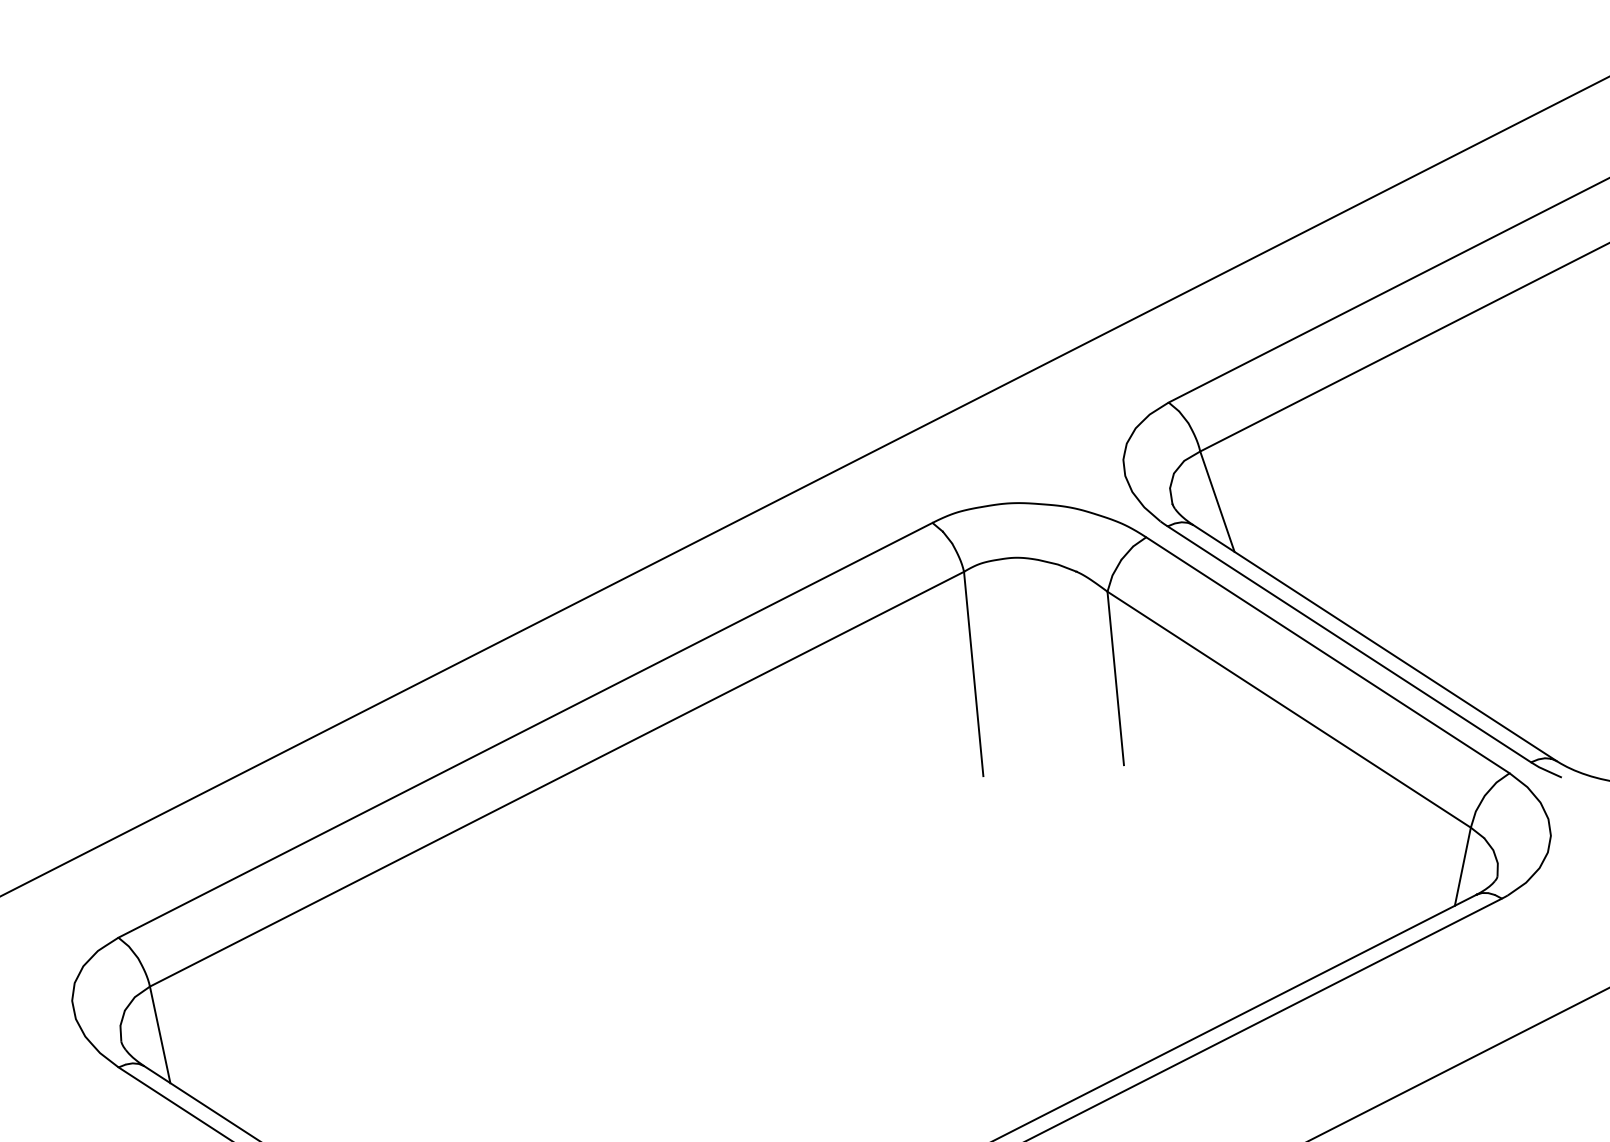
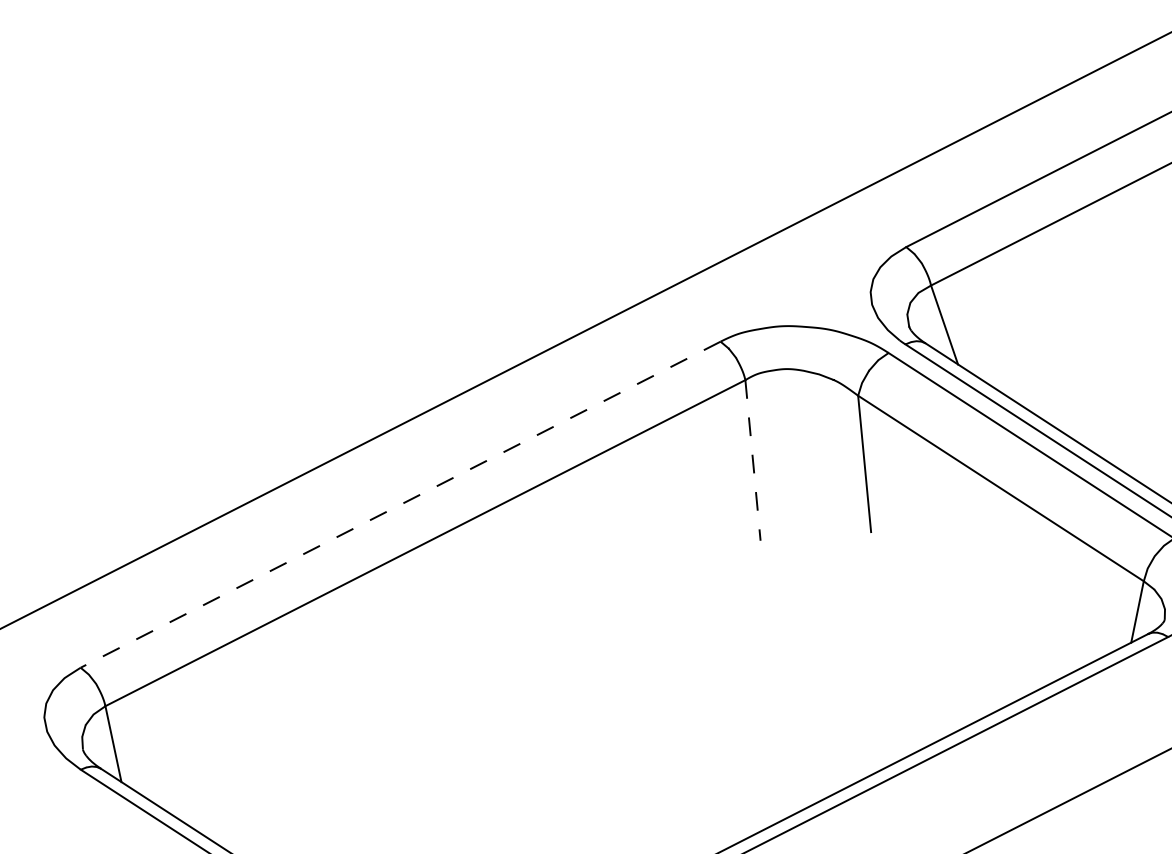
line: (973, 673) -> (752, 460), solid -> dashed
line: (525, 730) -> (400, 504), solid -> dashed

